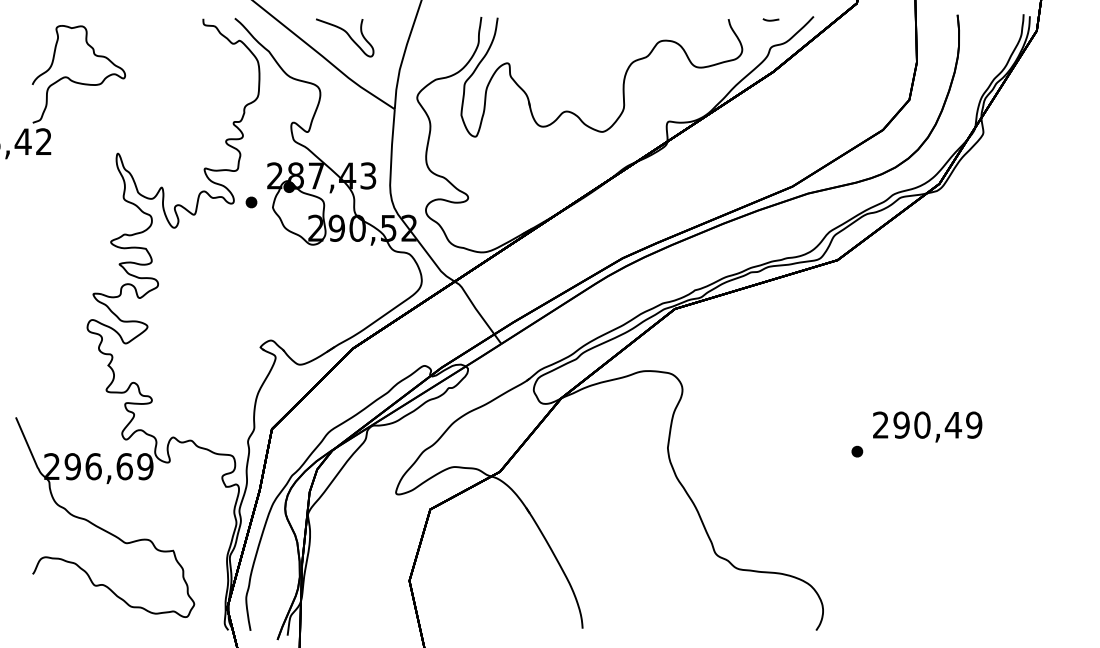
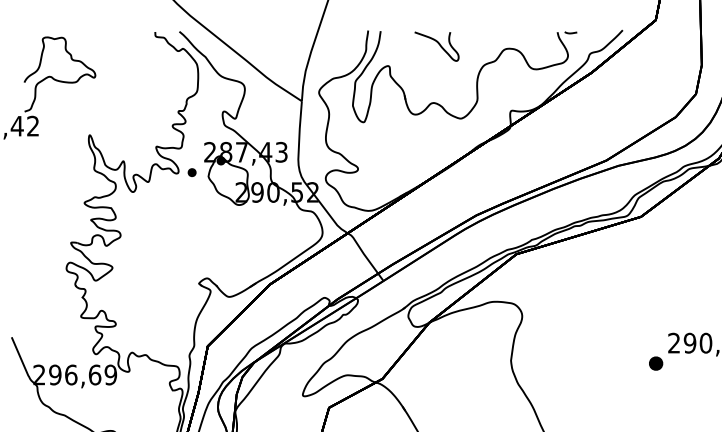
line: (770, 19) -> (570, 32), moved
curve: (347, 35) -> (438, 44), moved
part: (857, 451) -> (656, 363), size x1.6

